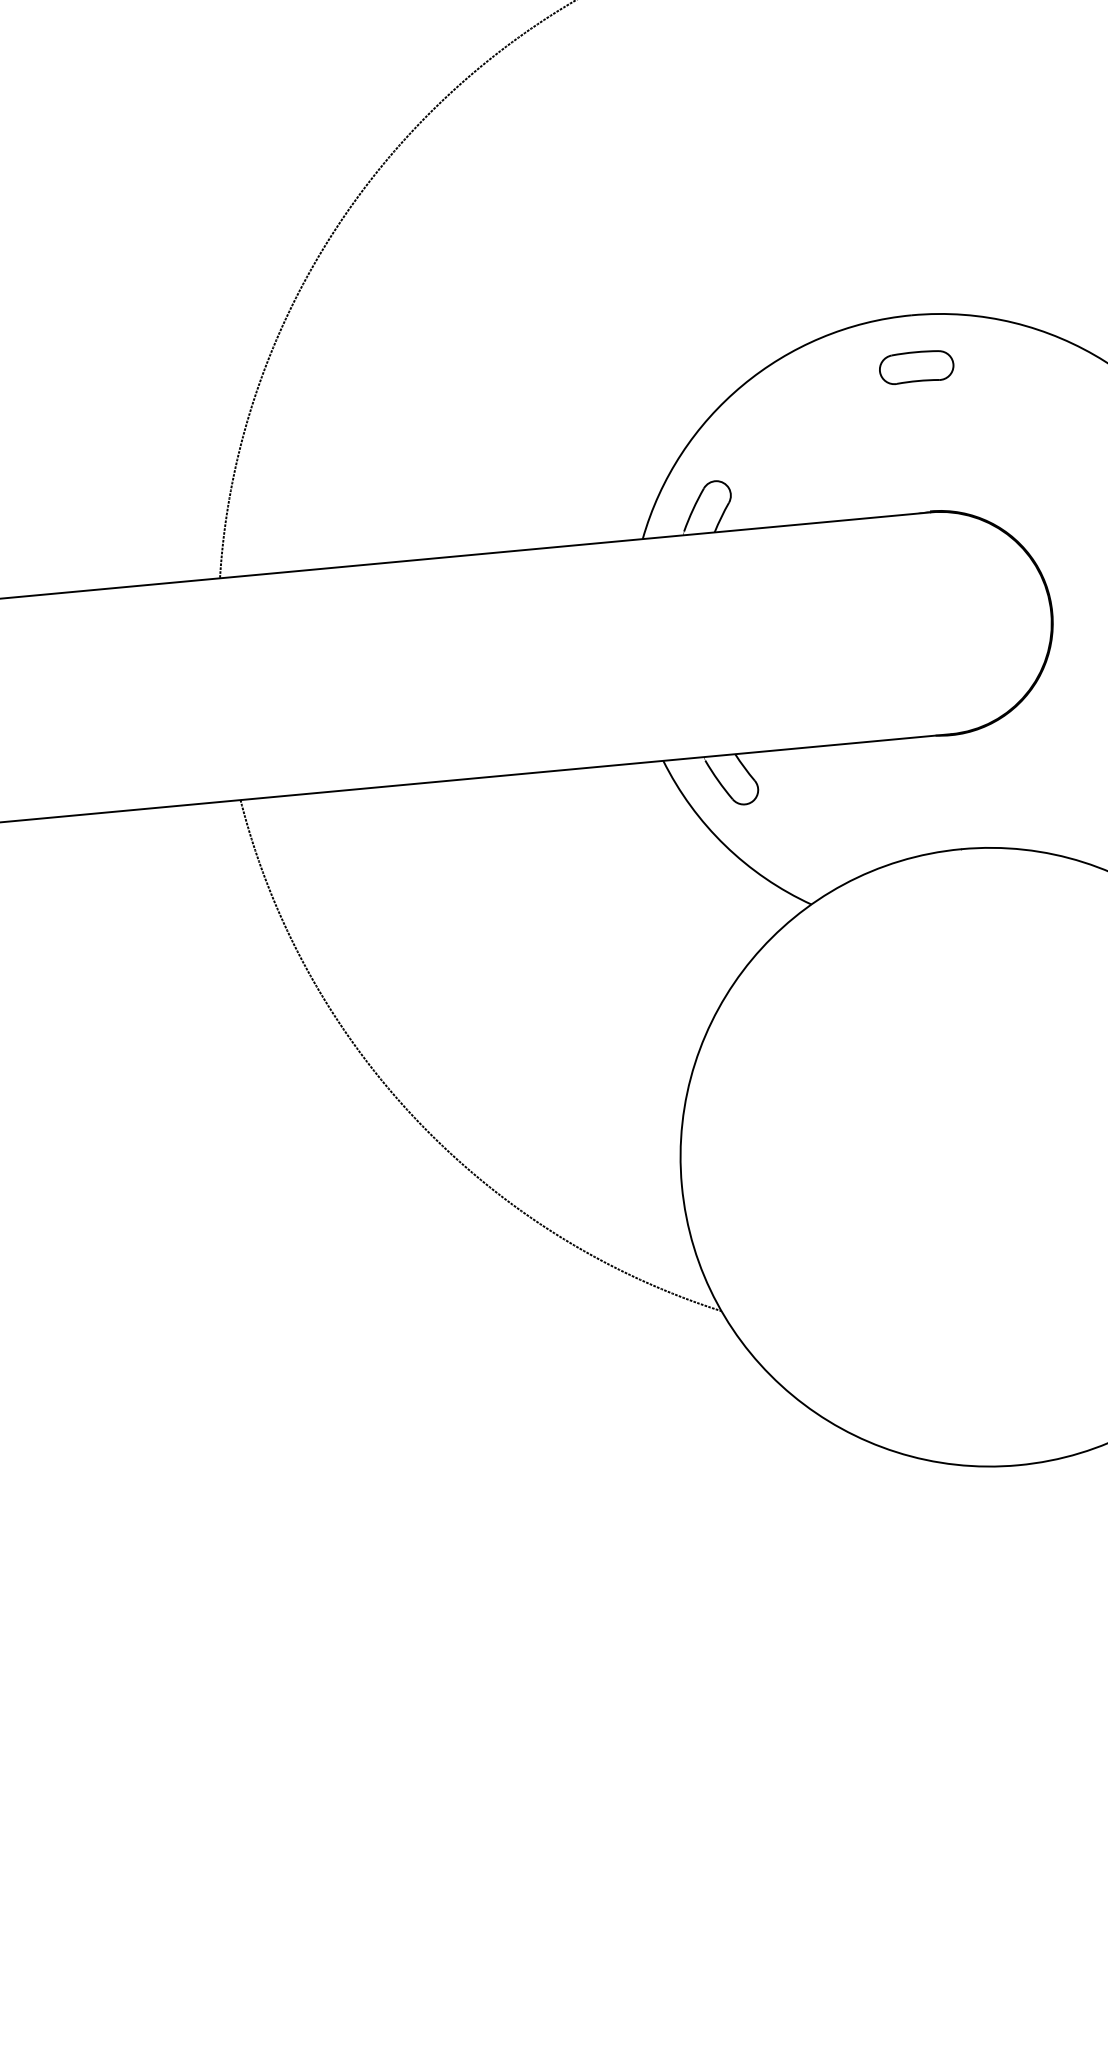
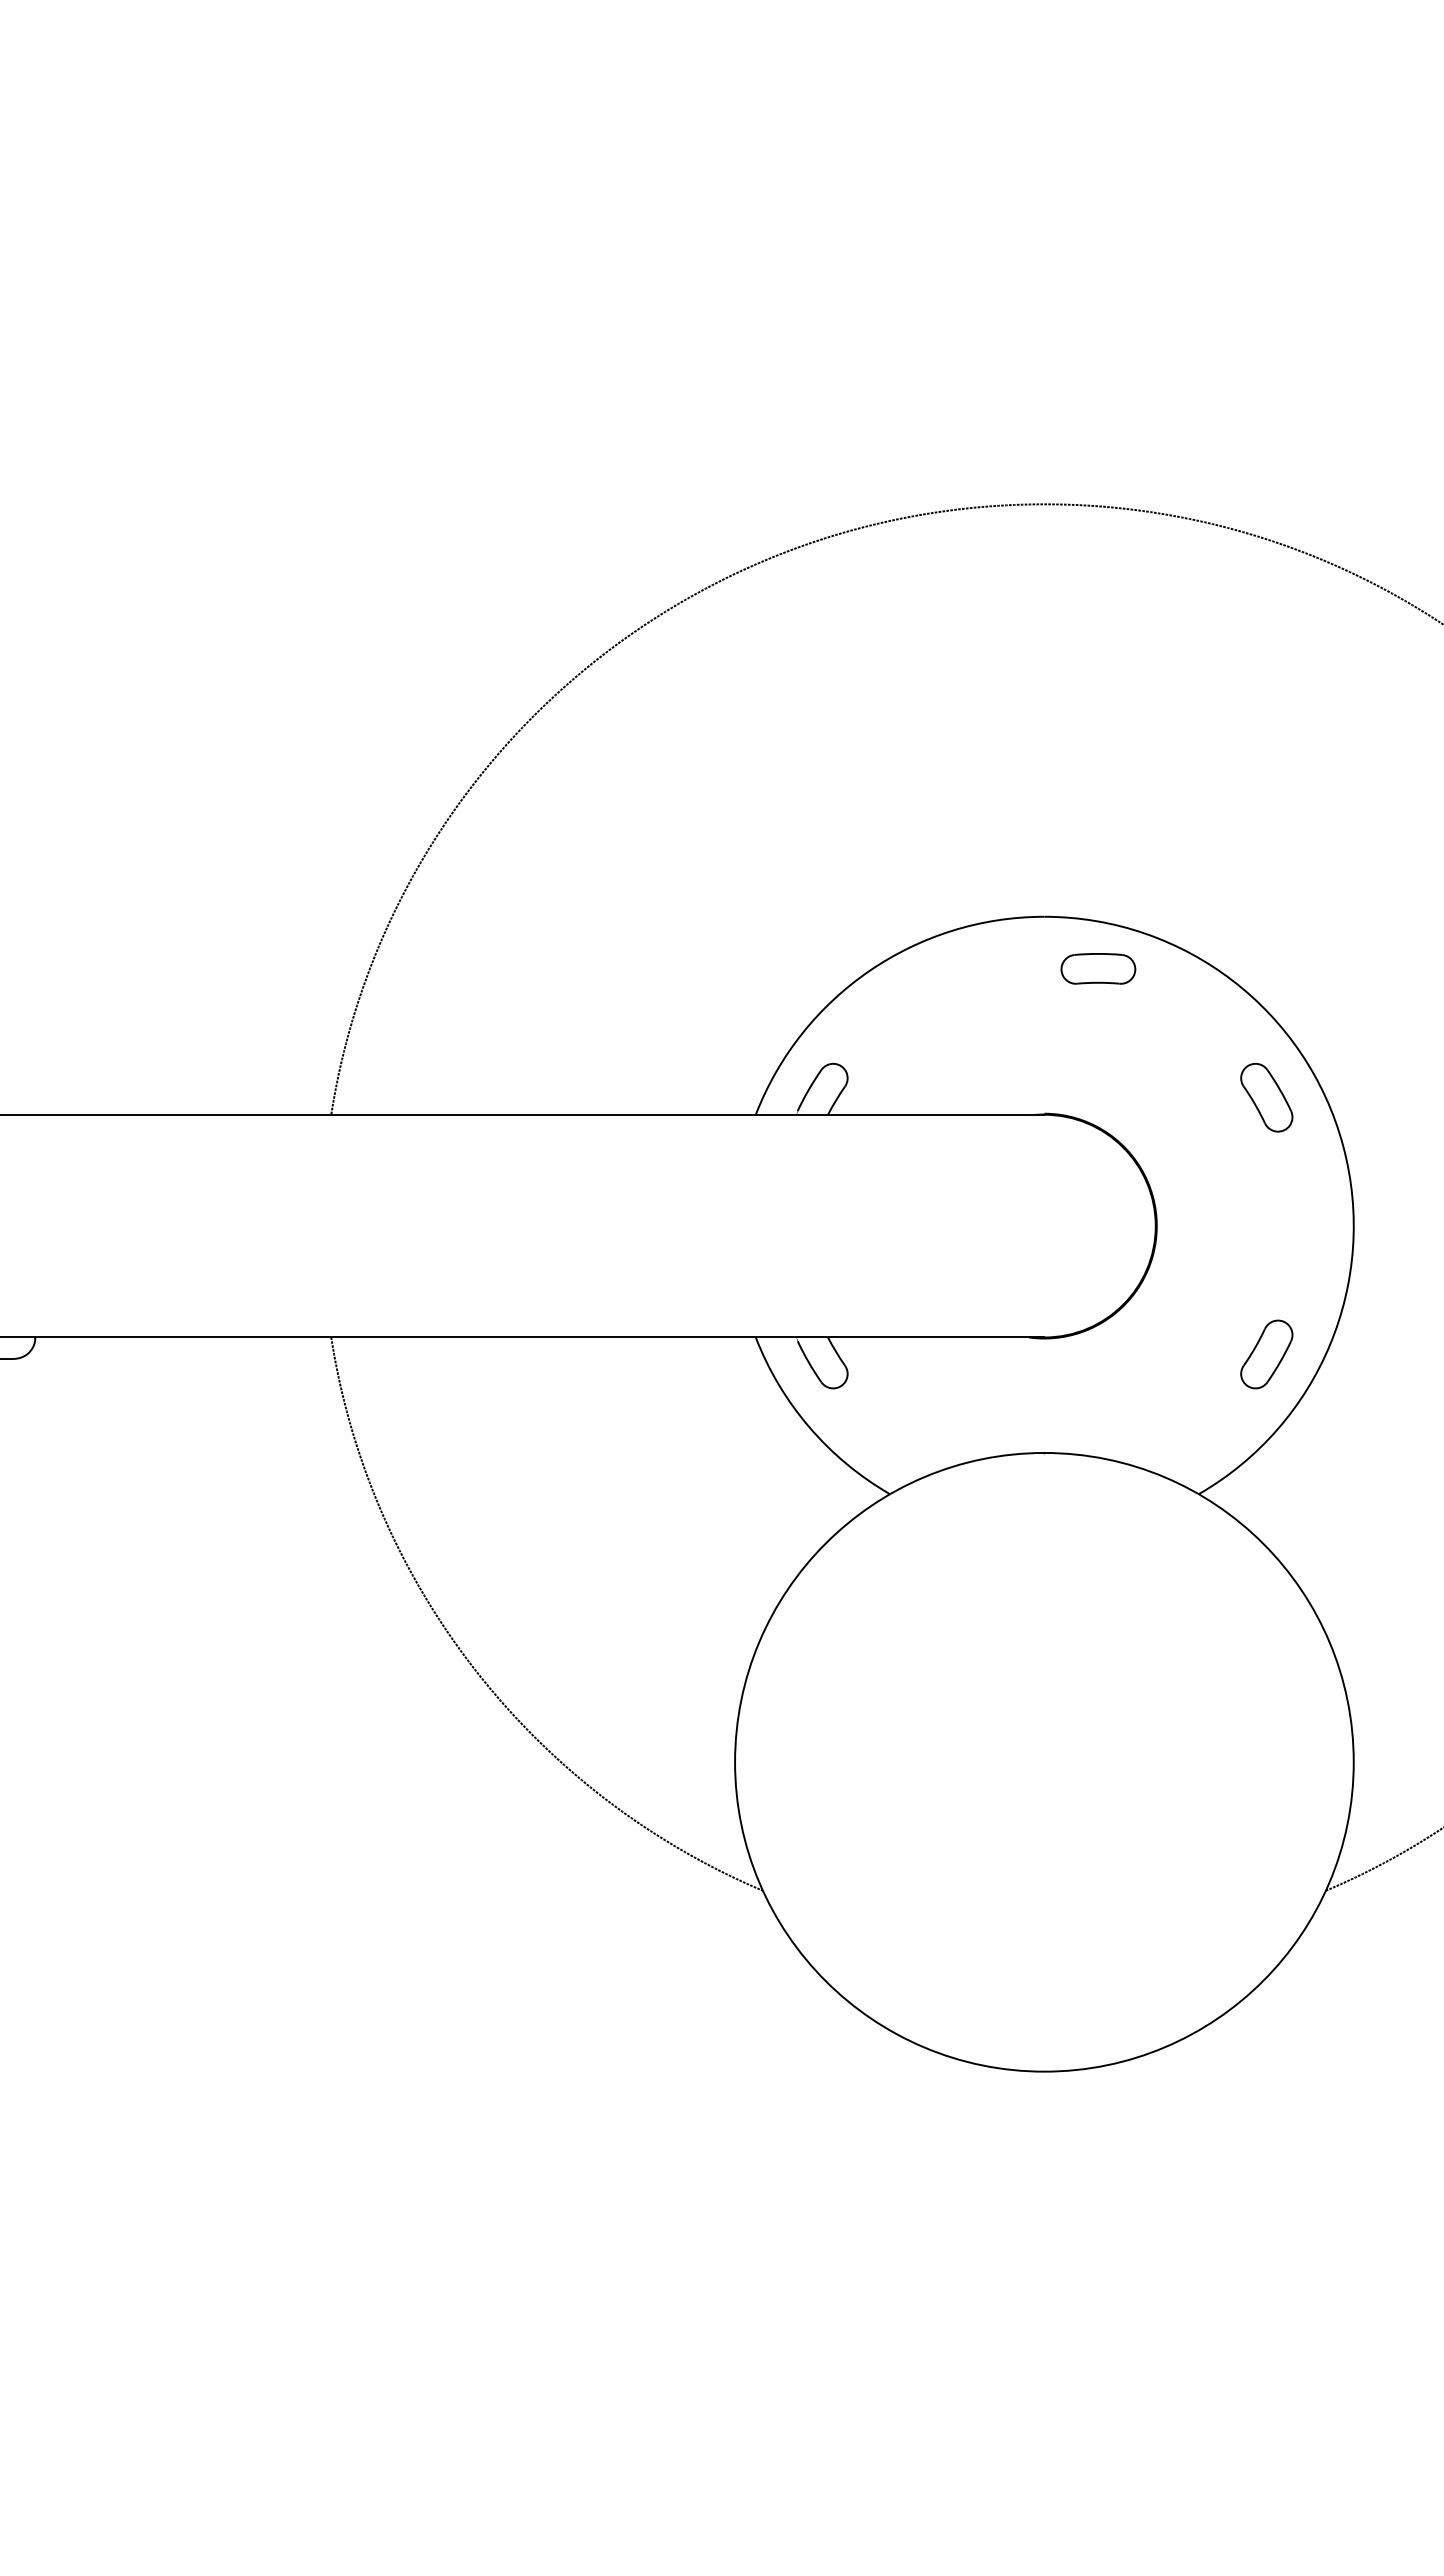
part: (916, 366) -> (1098, 968), moved

